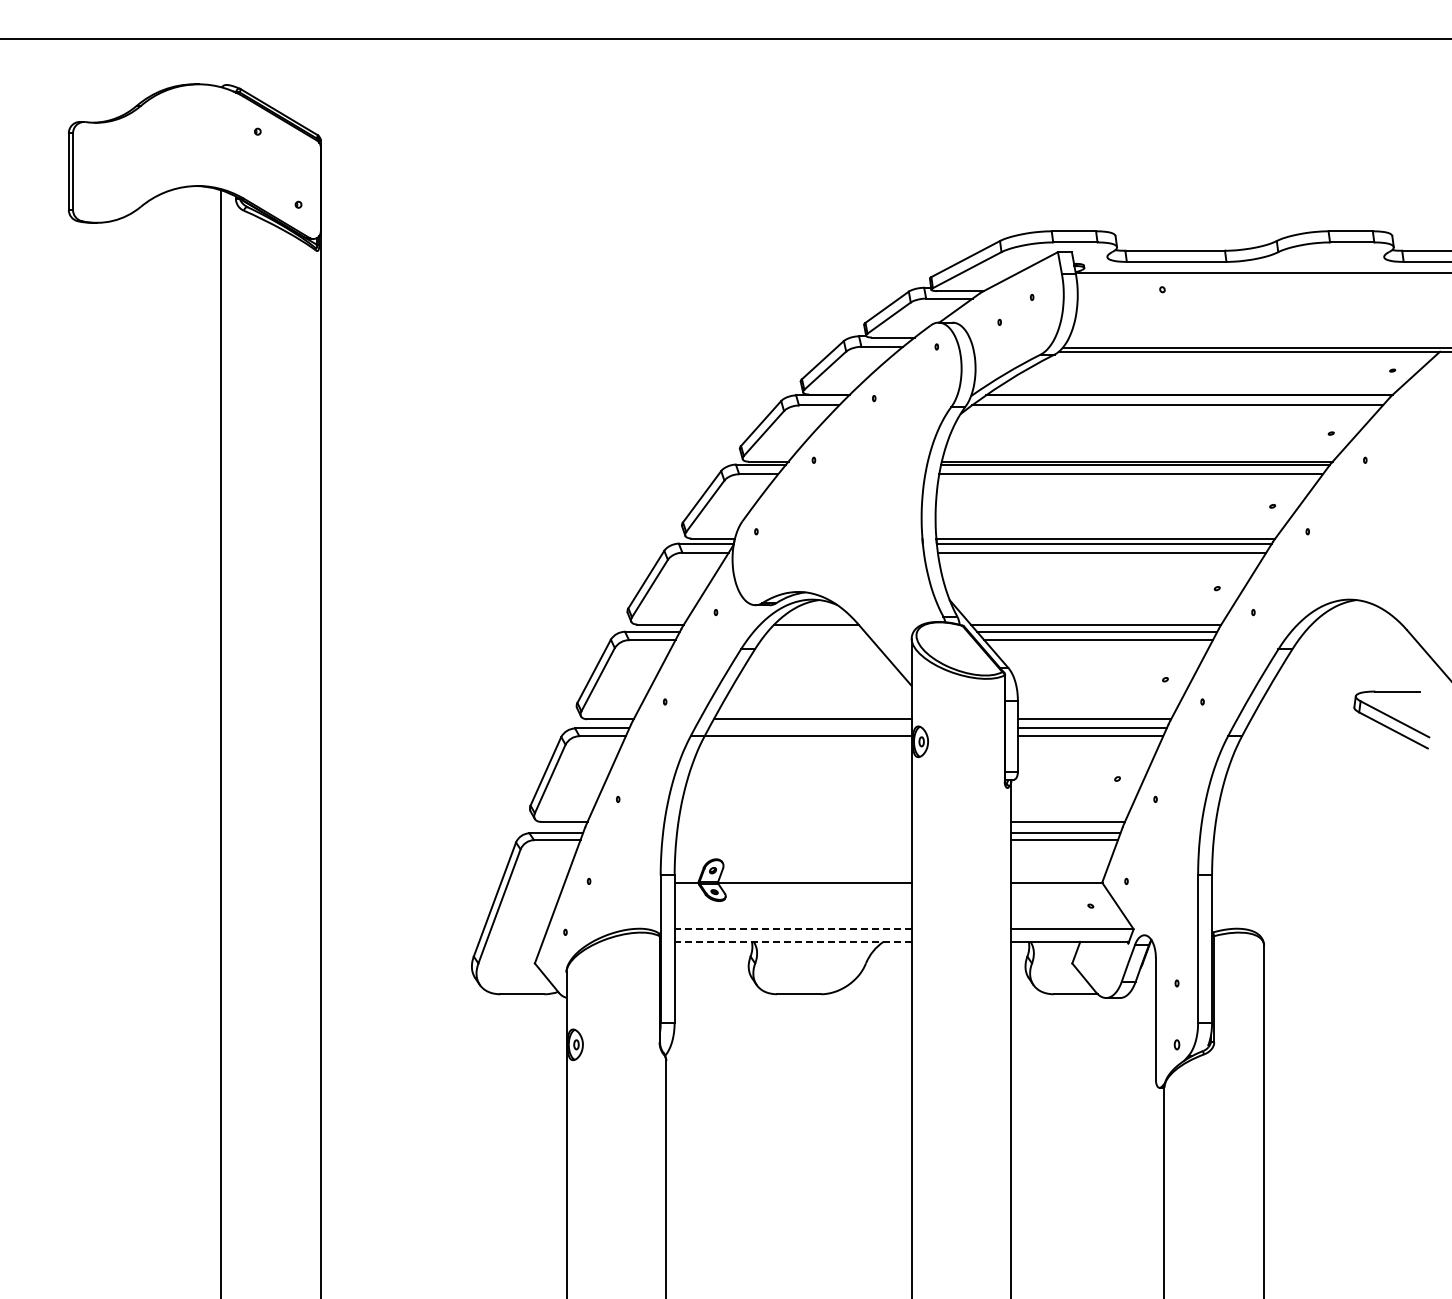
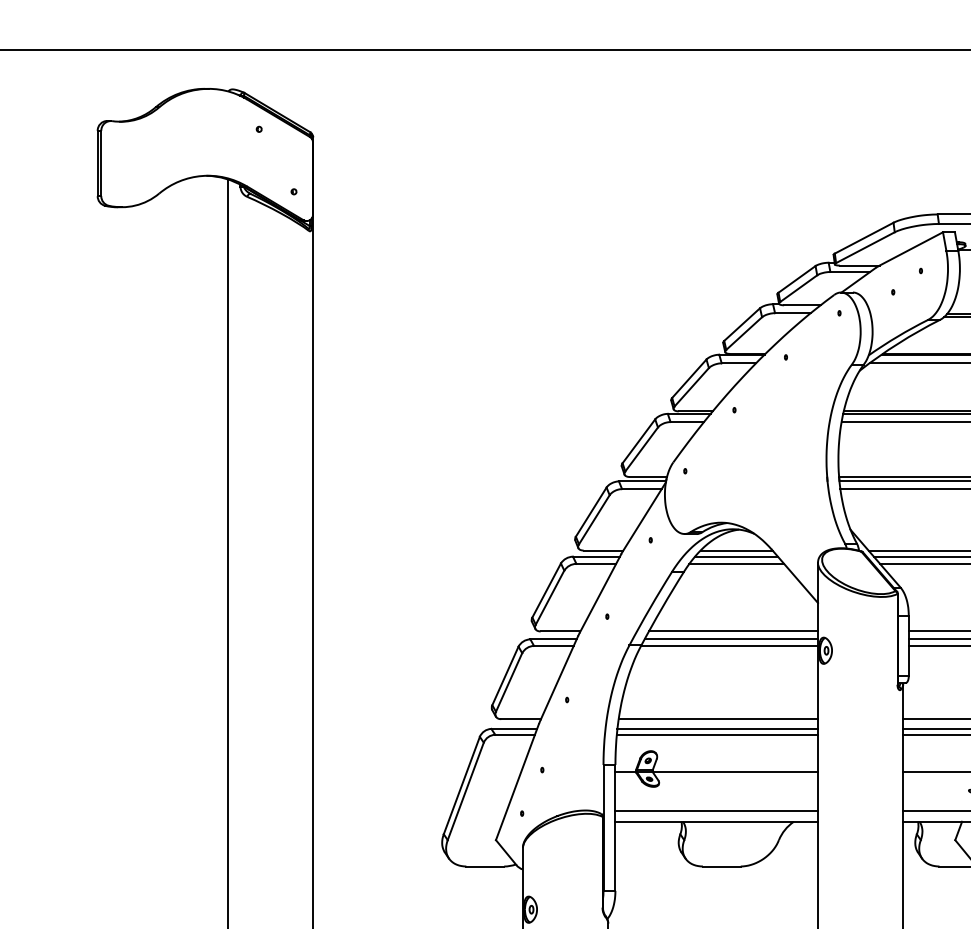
line: (815, 631) -> (735, 556), added
line: (816, 640) -> (736, 564), added
line: (809, 728) -> (730, 639), added
line: (794, 821) -> (717, 718), added
line: (794, 833) -> (717, 729), added
line: (793, 840) -> (717, 735), added
line: (793, 928) -> (717, 810), dashed -> solid
line: (793, 941) -> (717, 821), dashed -> solid

